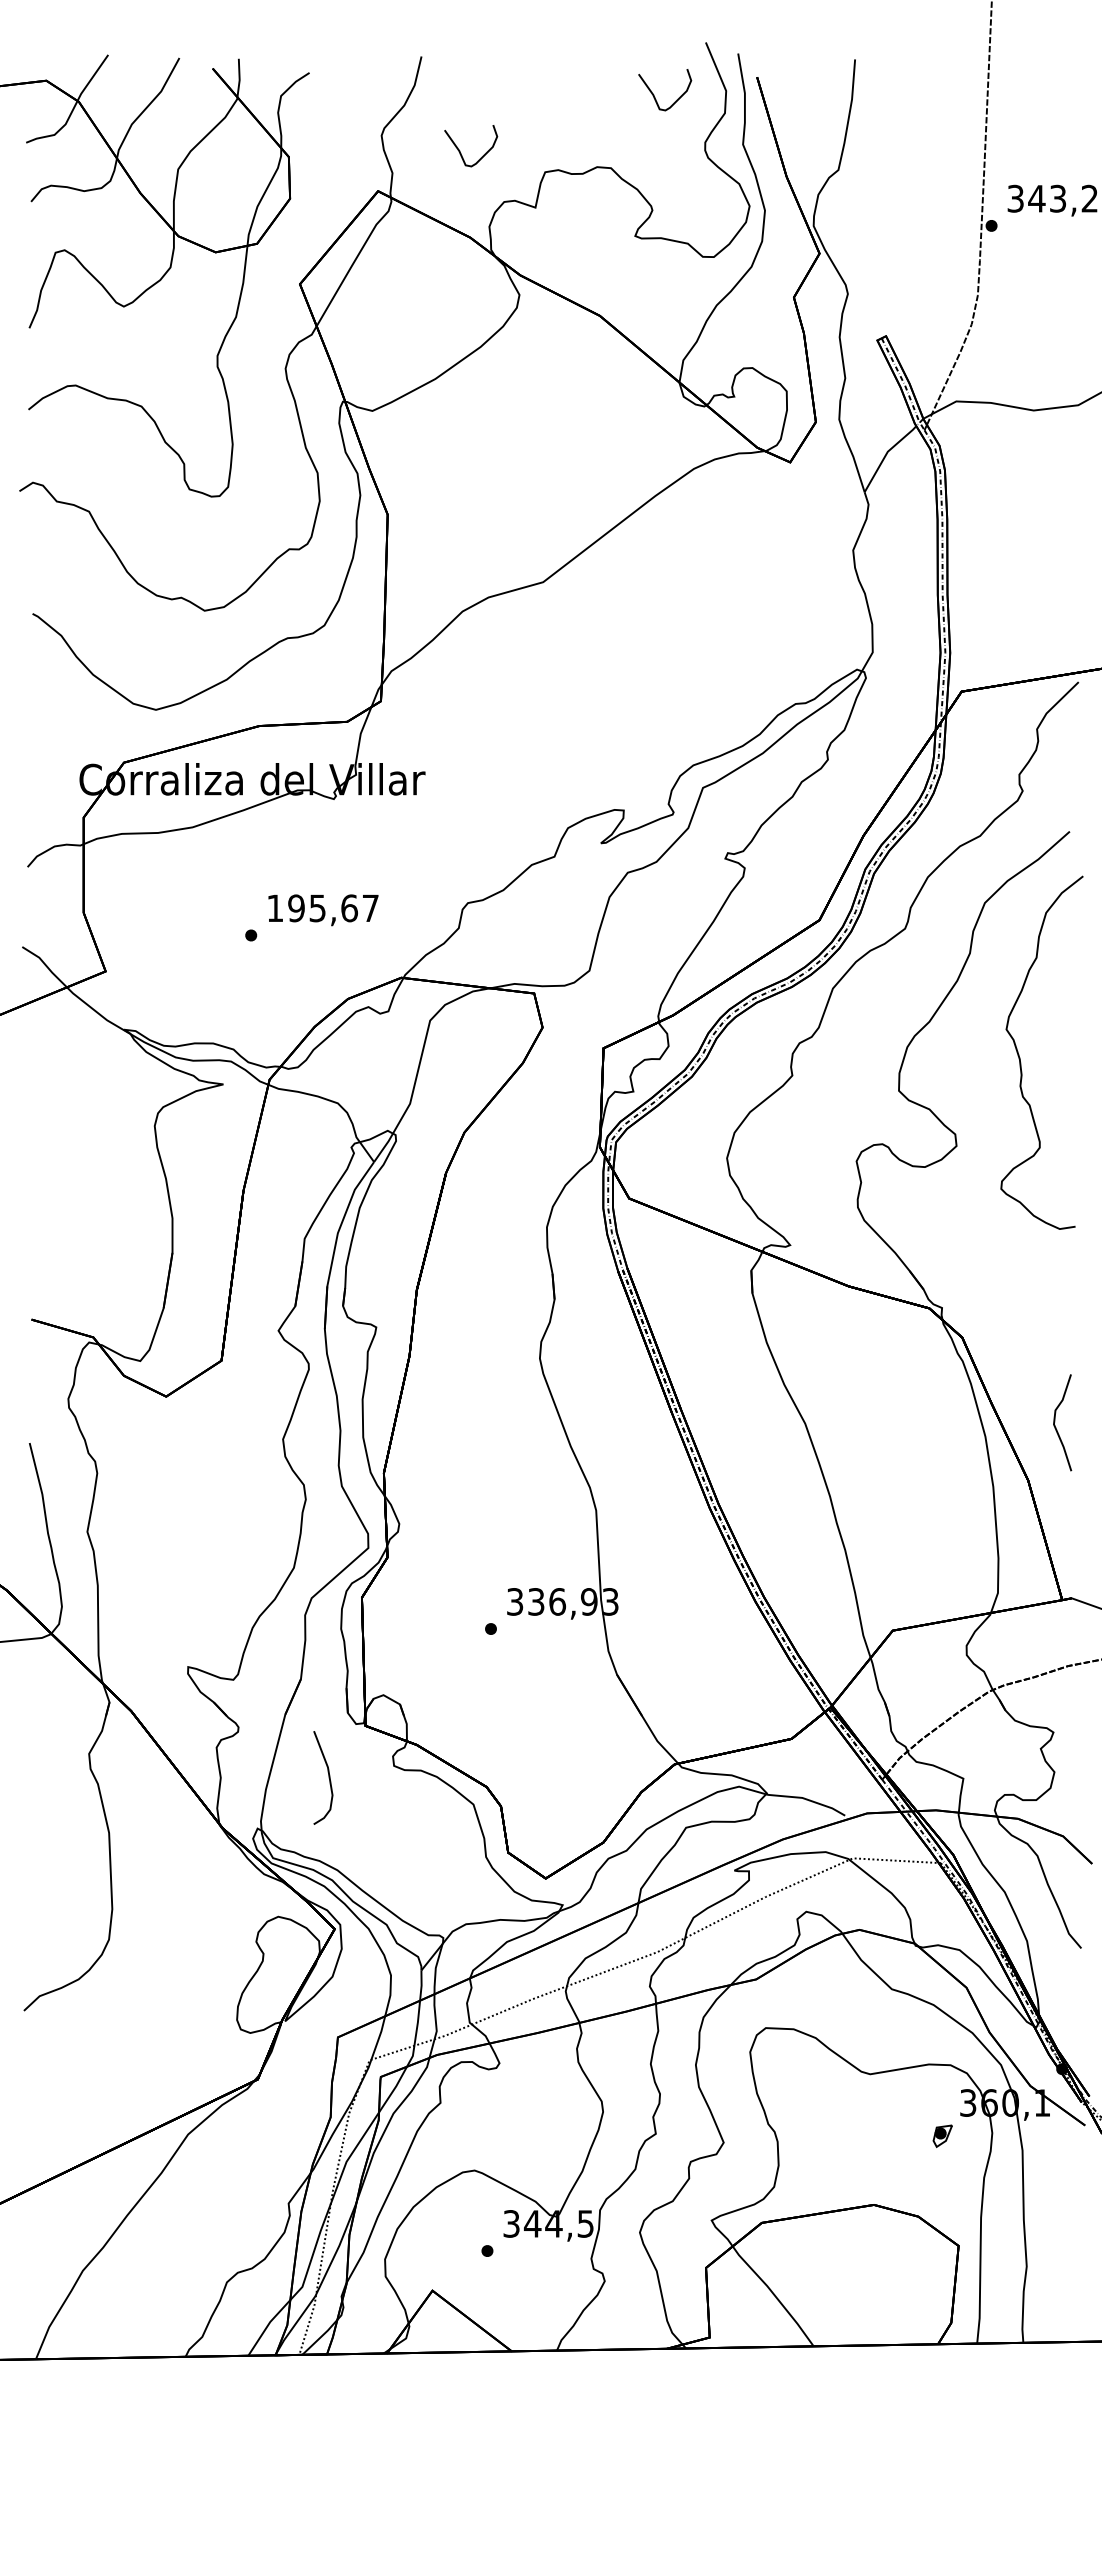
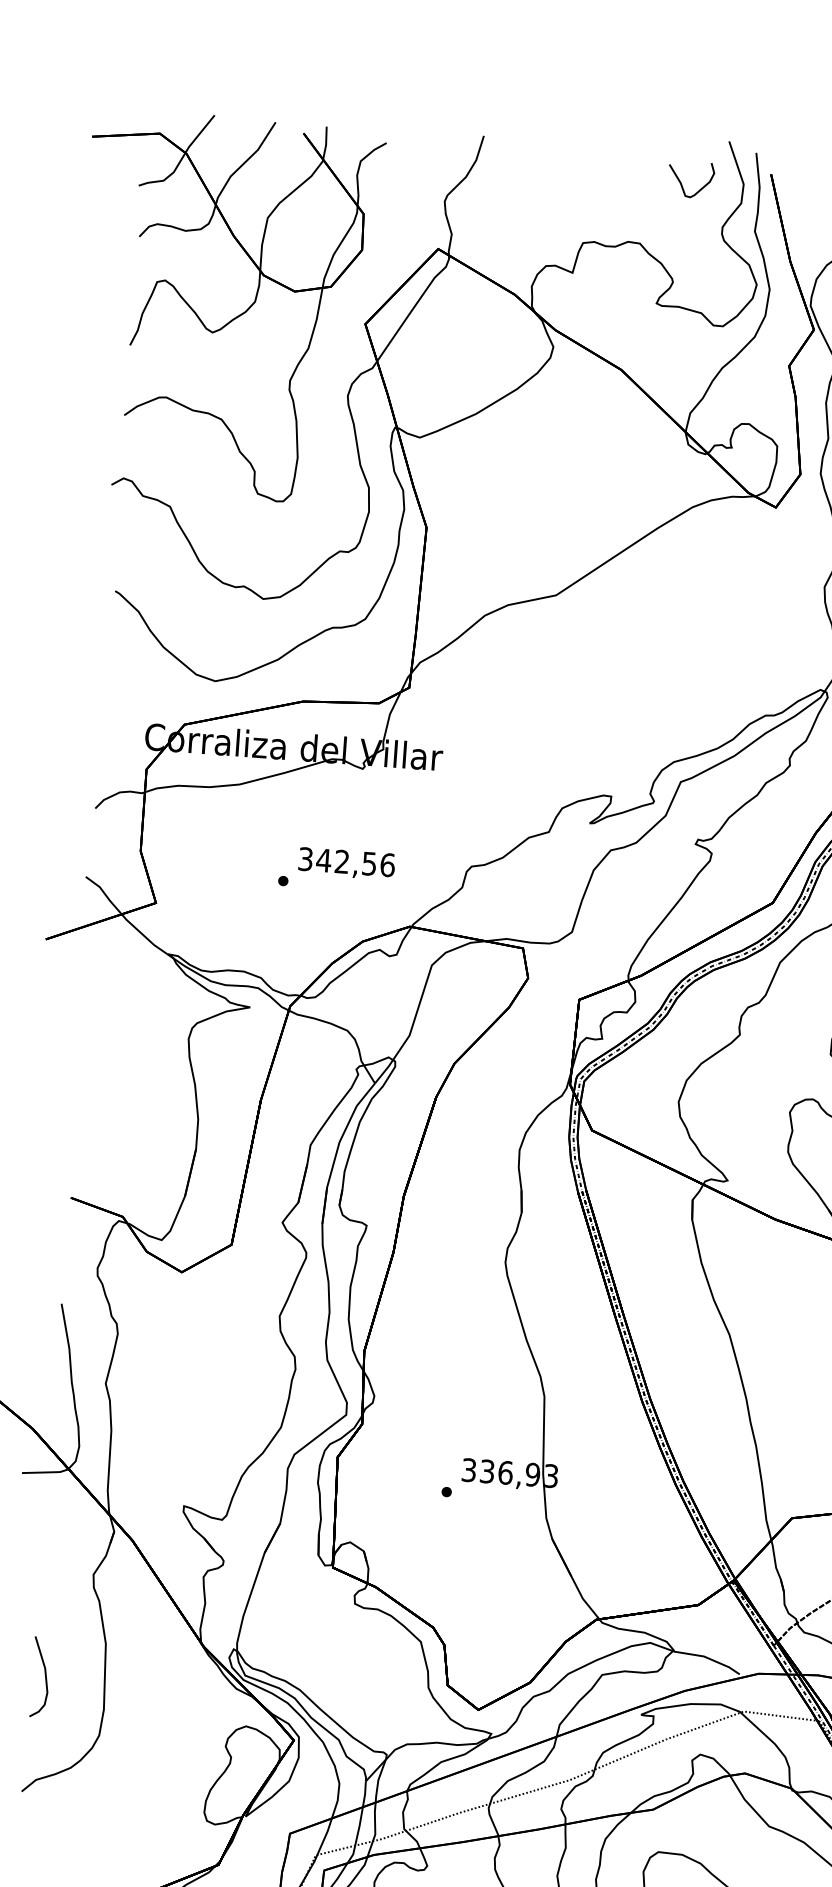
curve: (460, 150) -> (511, 219), removed
text: (323, 908) -> (347, 862), 195,67 -> 342,56
curve: (328, 1777) -> (45, 1677), moved

